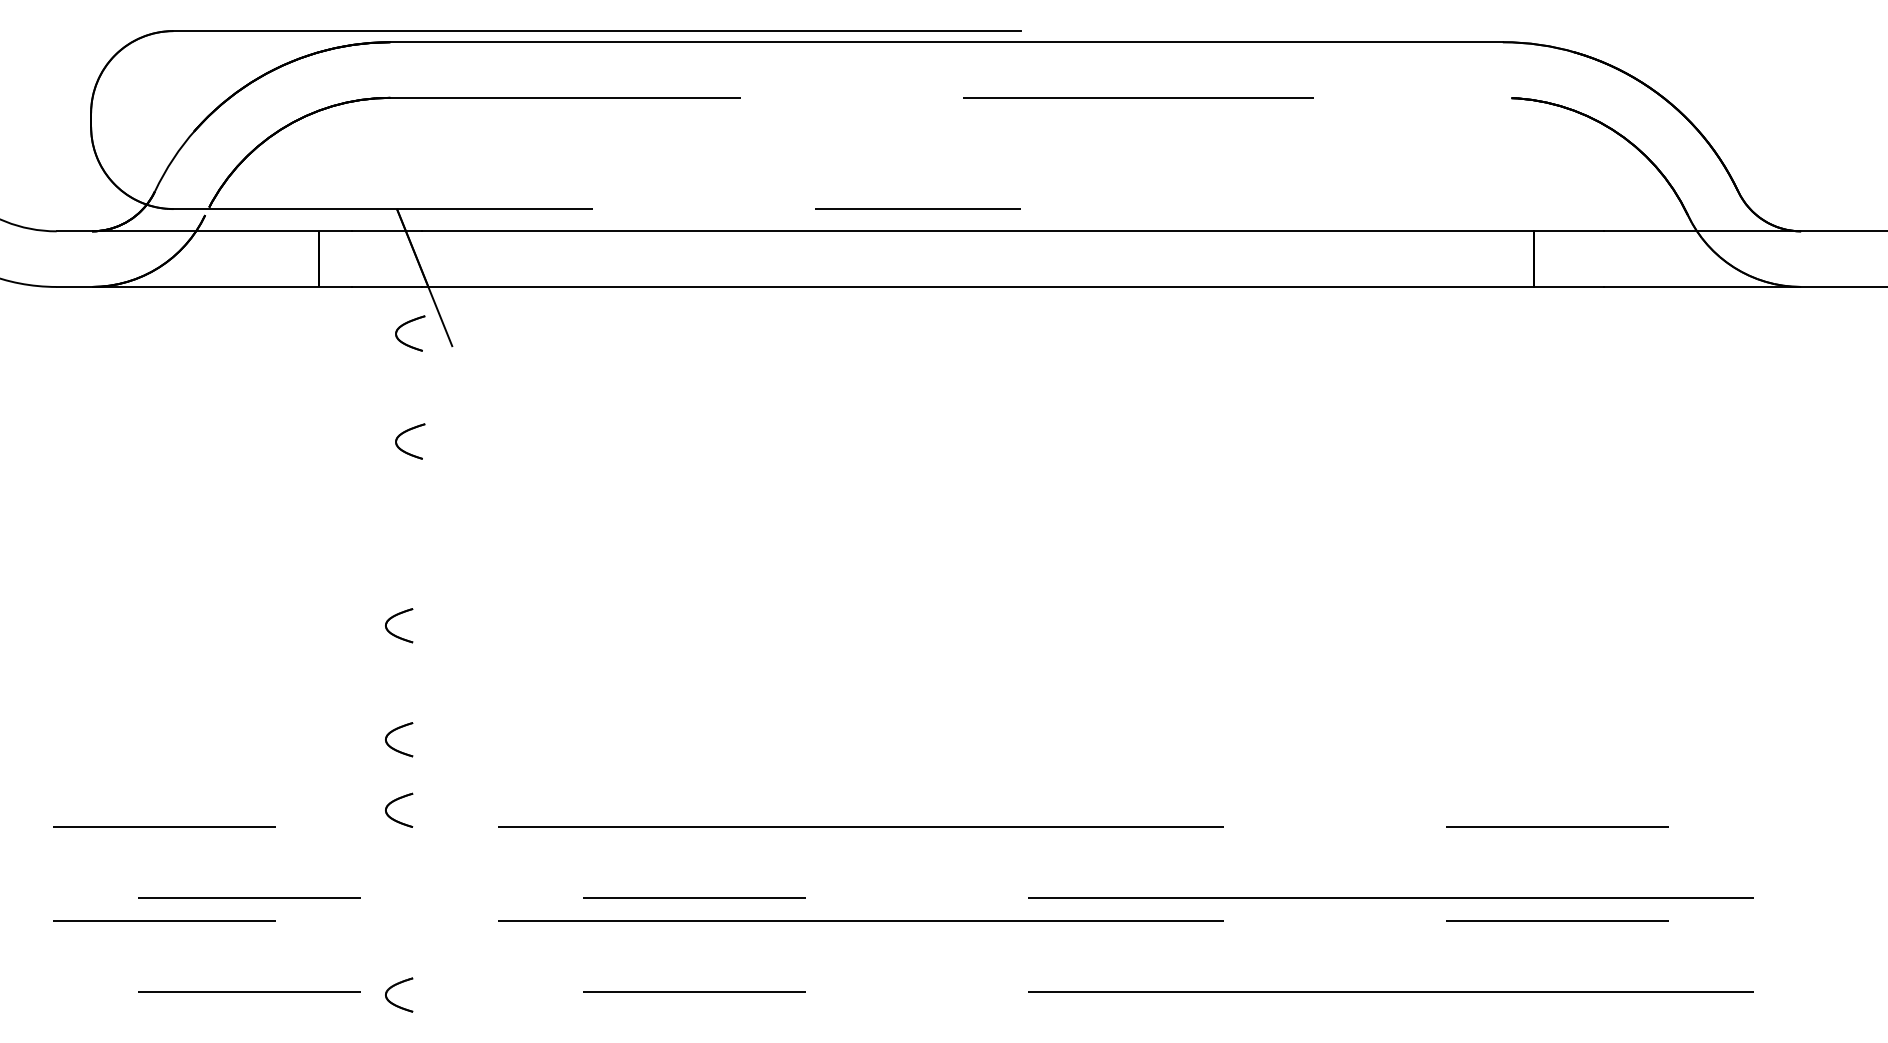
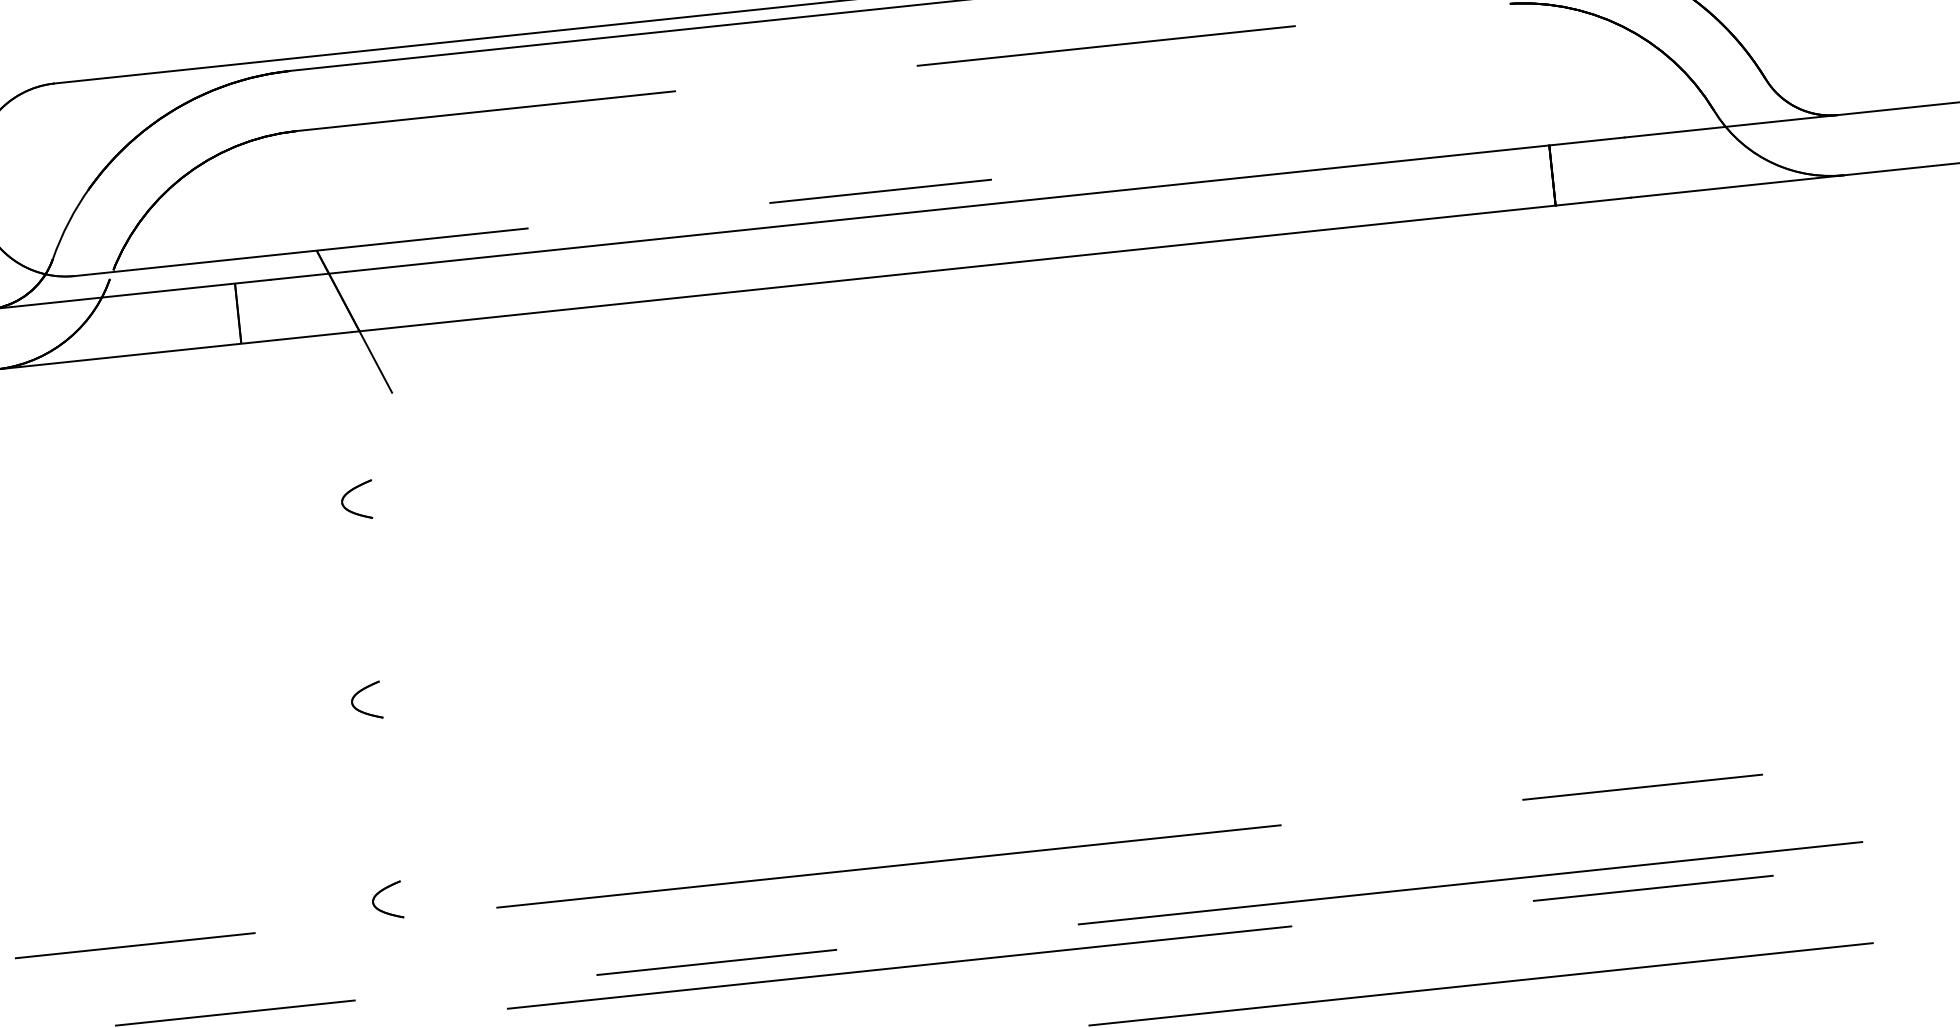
part: (406, 324) -> (340, 374), removed
part: (394, 731) -> (373, 816), removed

